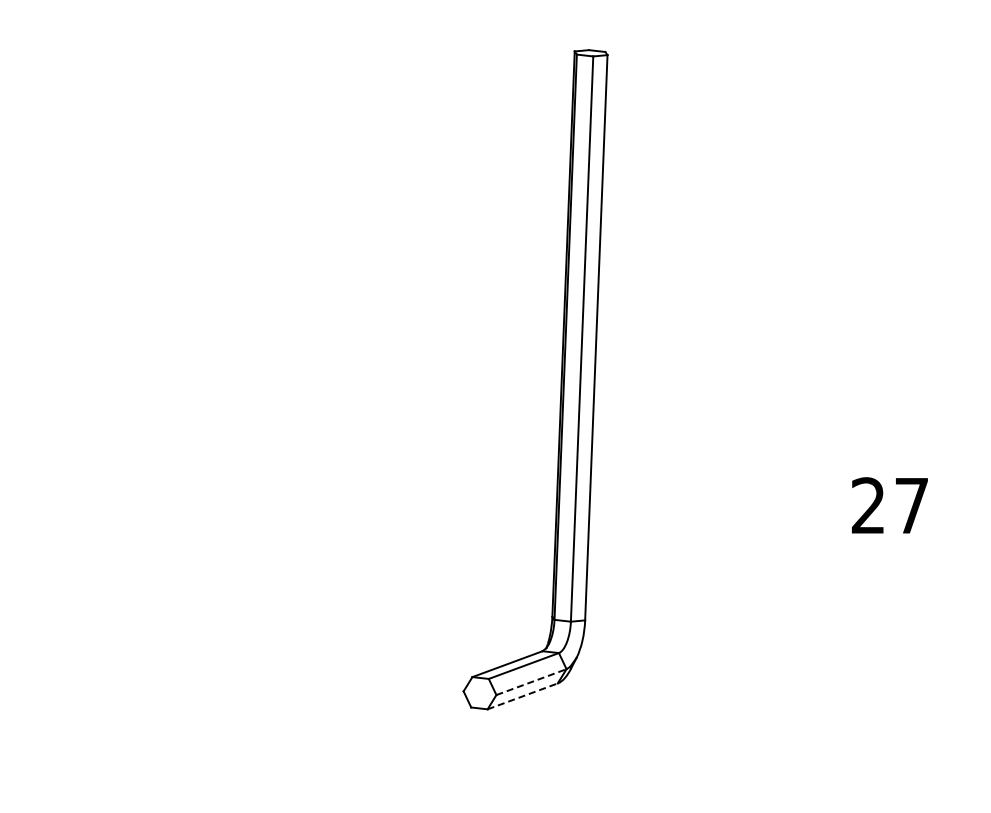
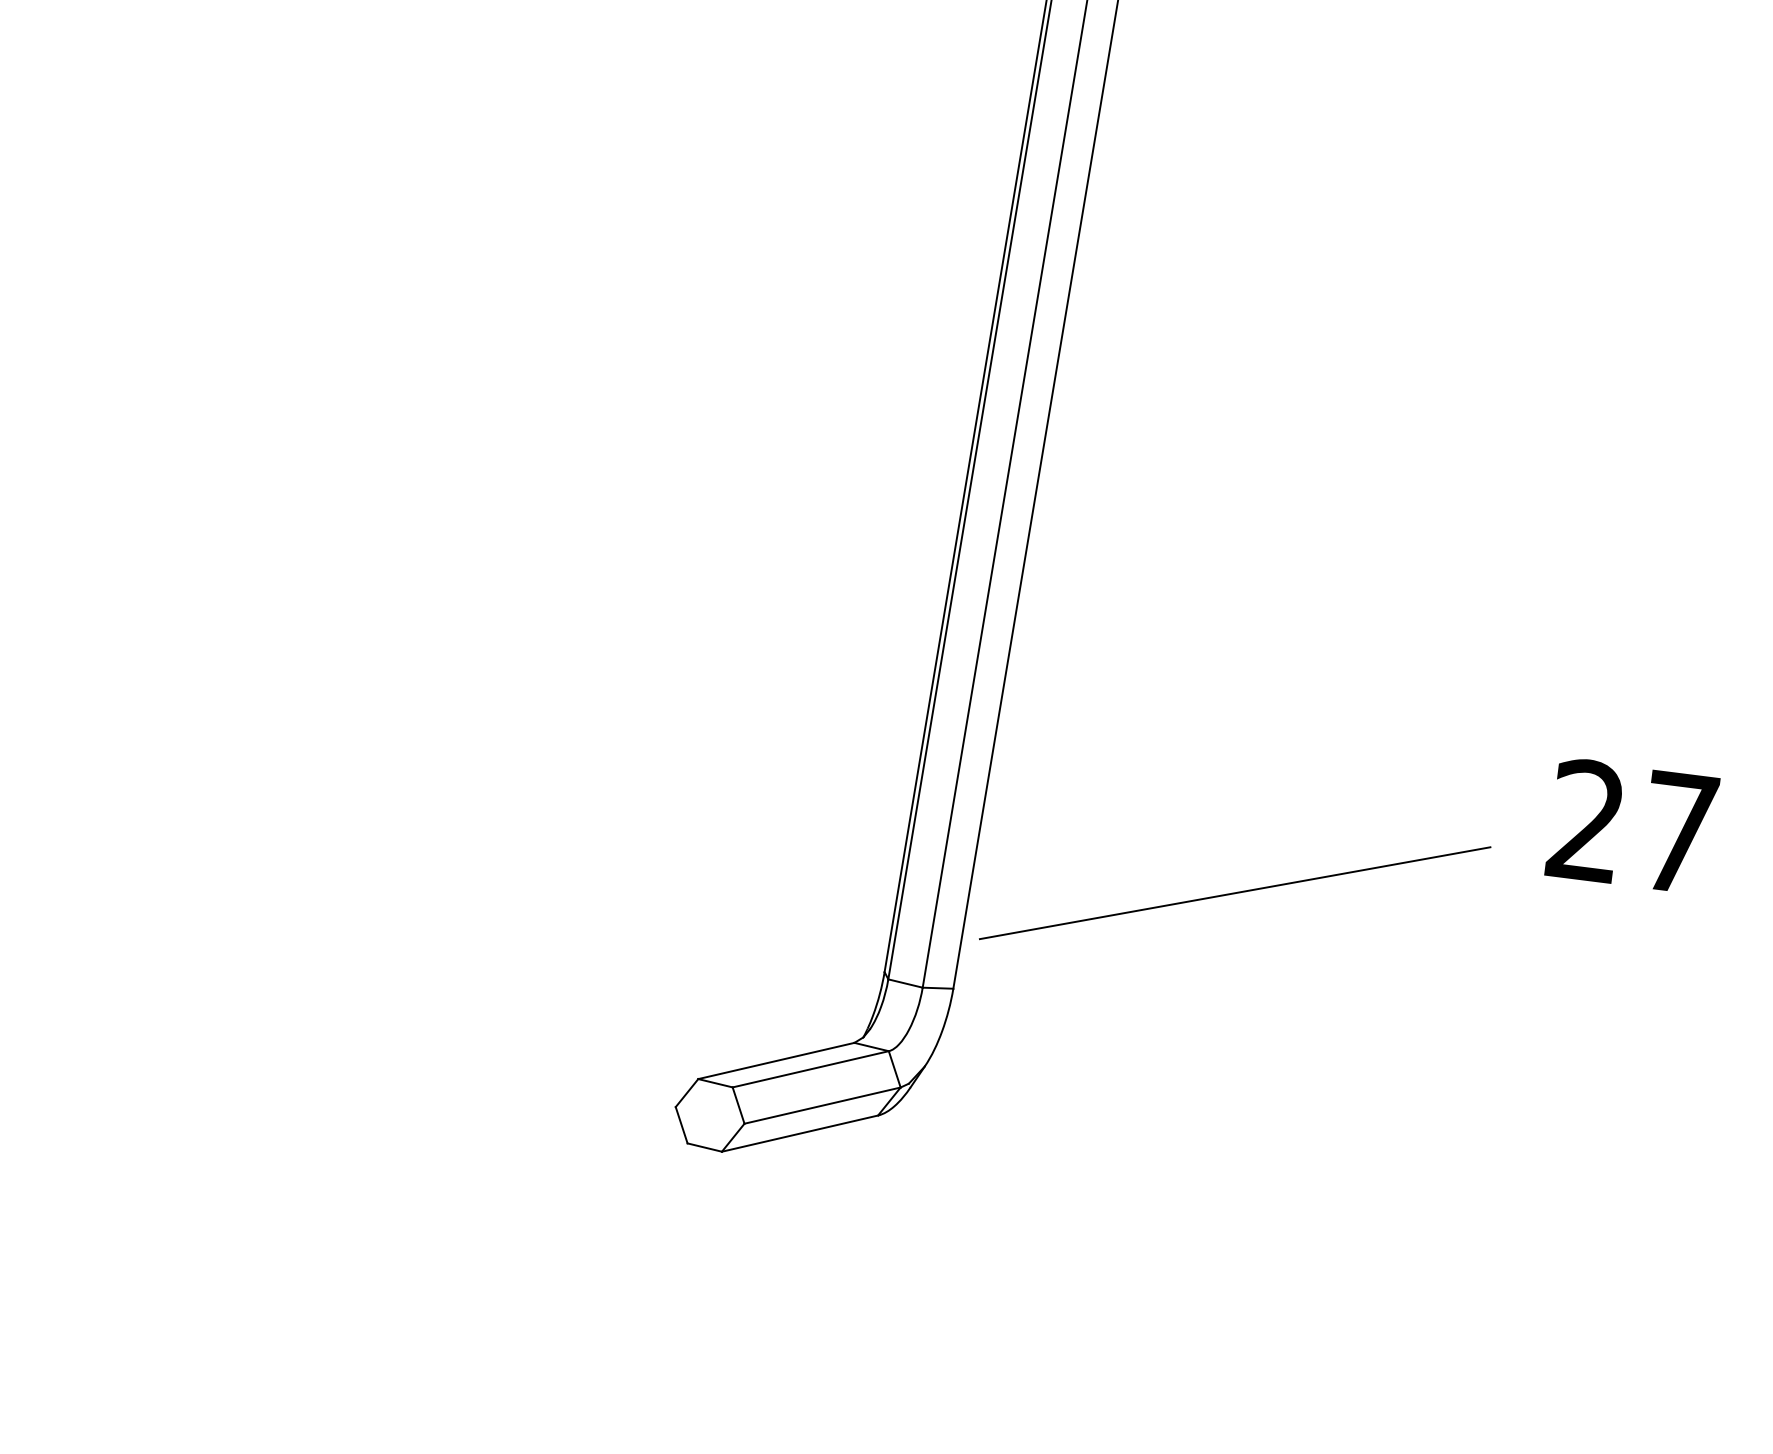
line: (709, 559) -> (1234, 892), added
line: (531, 681) -> (822, 1104), dashed -> solid
line: (523, 696) -> (801, 1134), dashed -> solid

